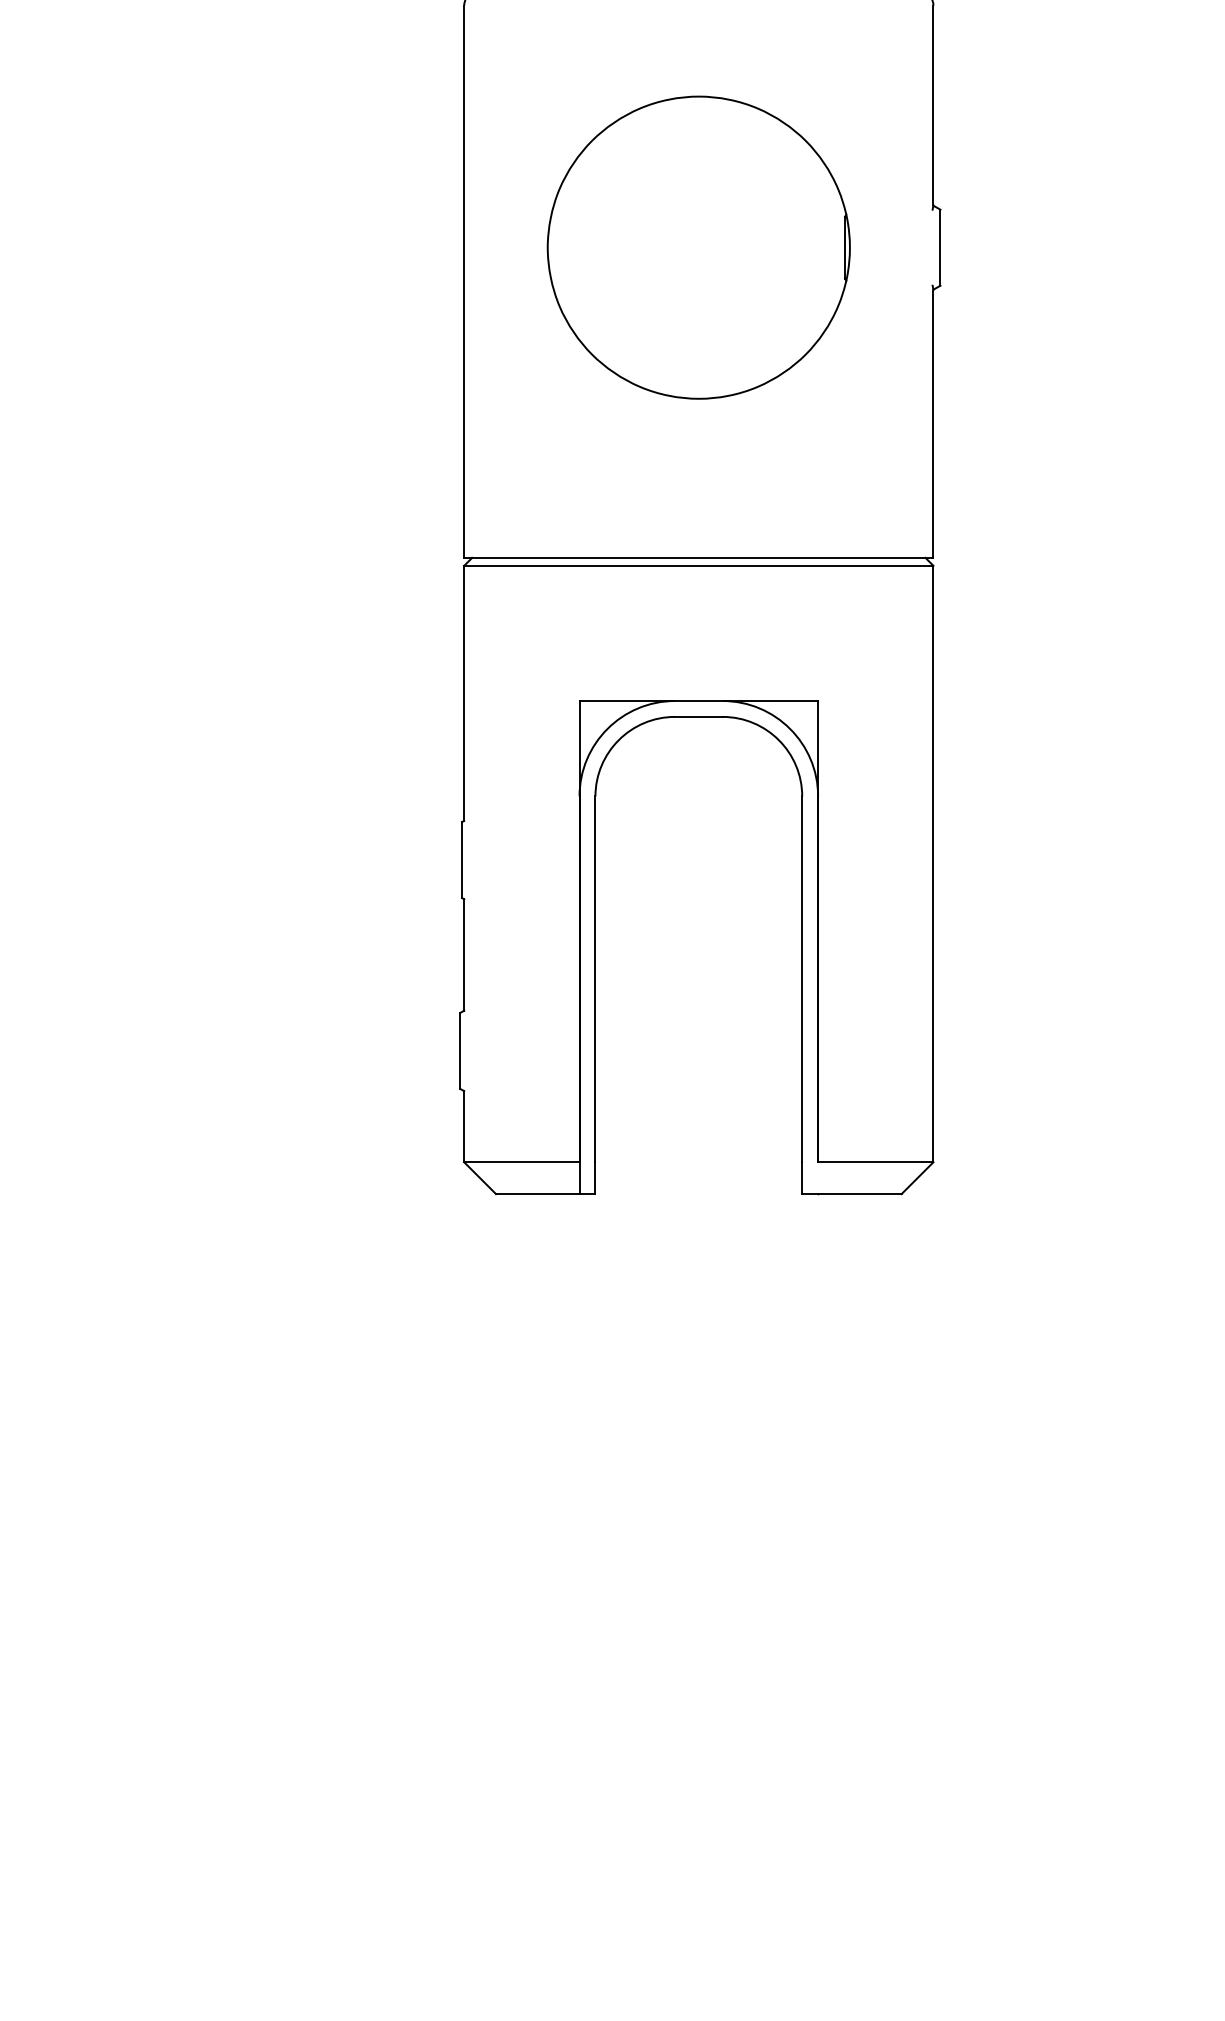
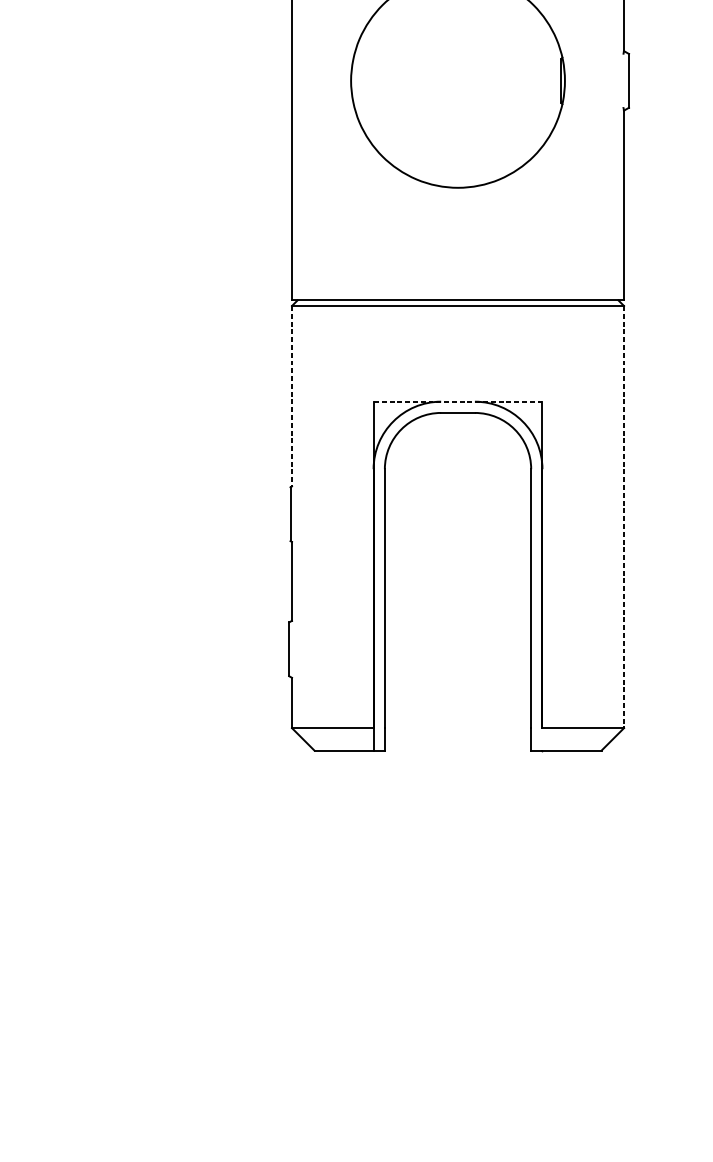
line: (464, 693) -> (292, 396), solid -> dashed
line: (698, 701) -> (457, 402), solid -> dashed
line: (933, 864) -> (624, 517), solid -> dashed

